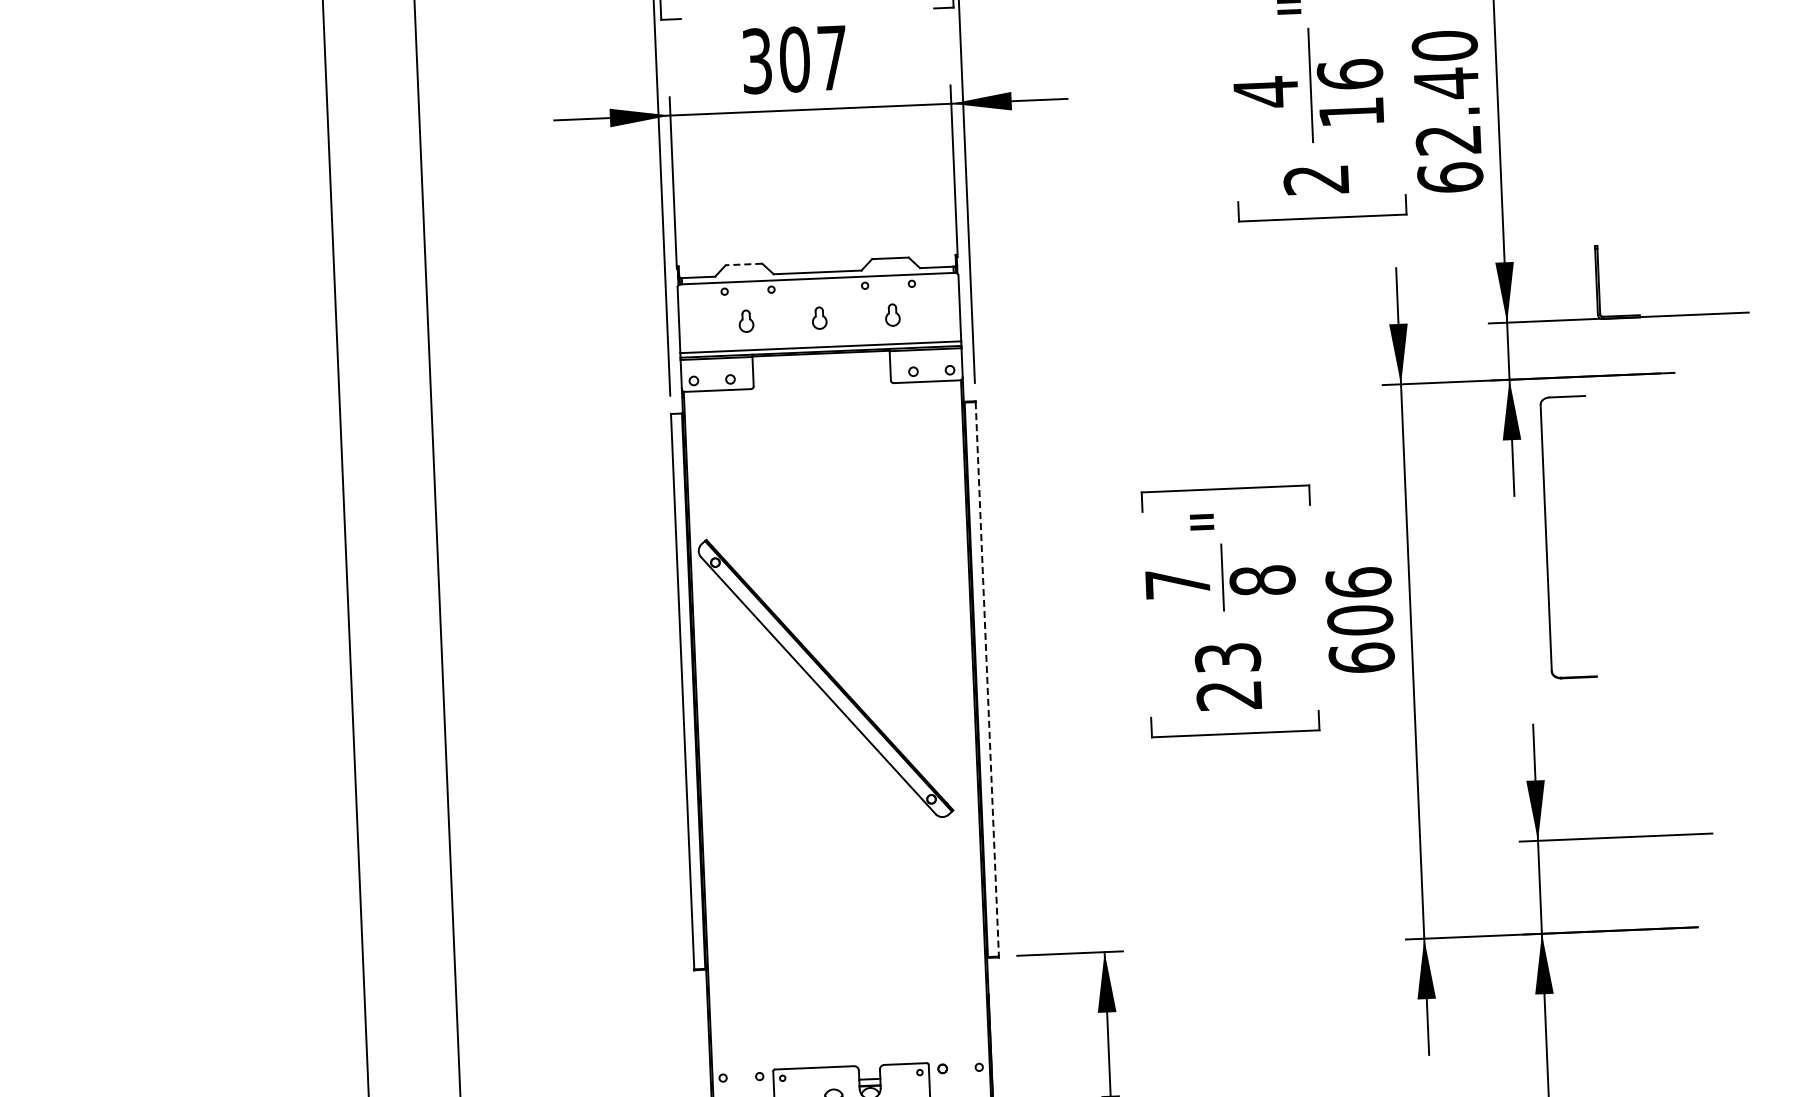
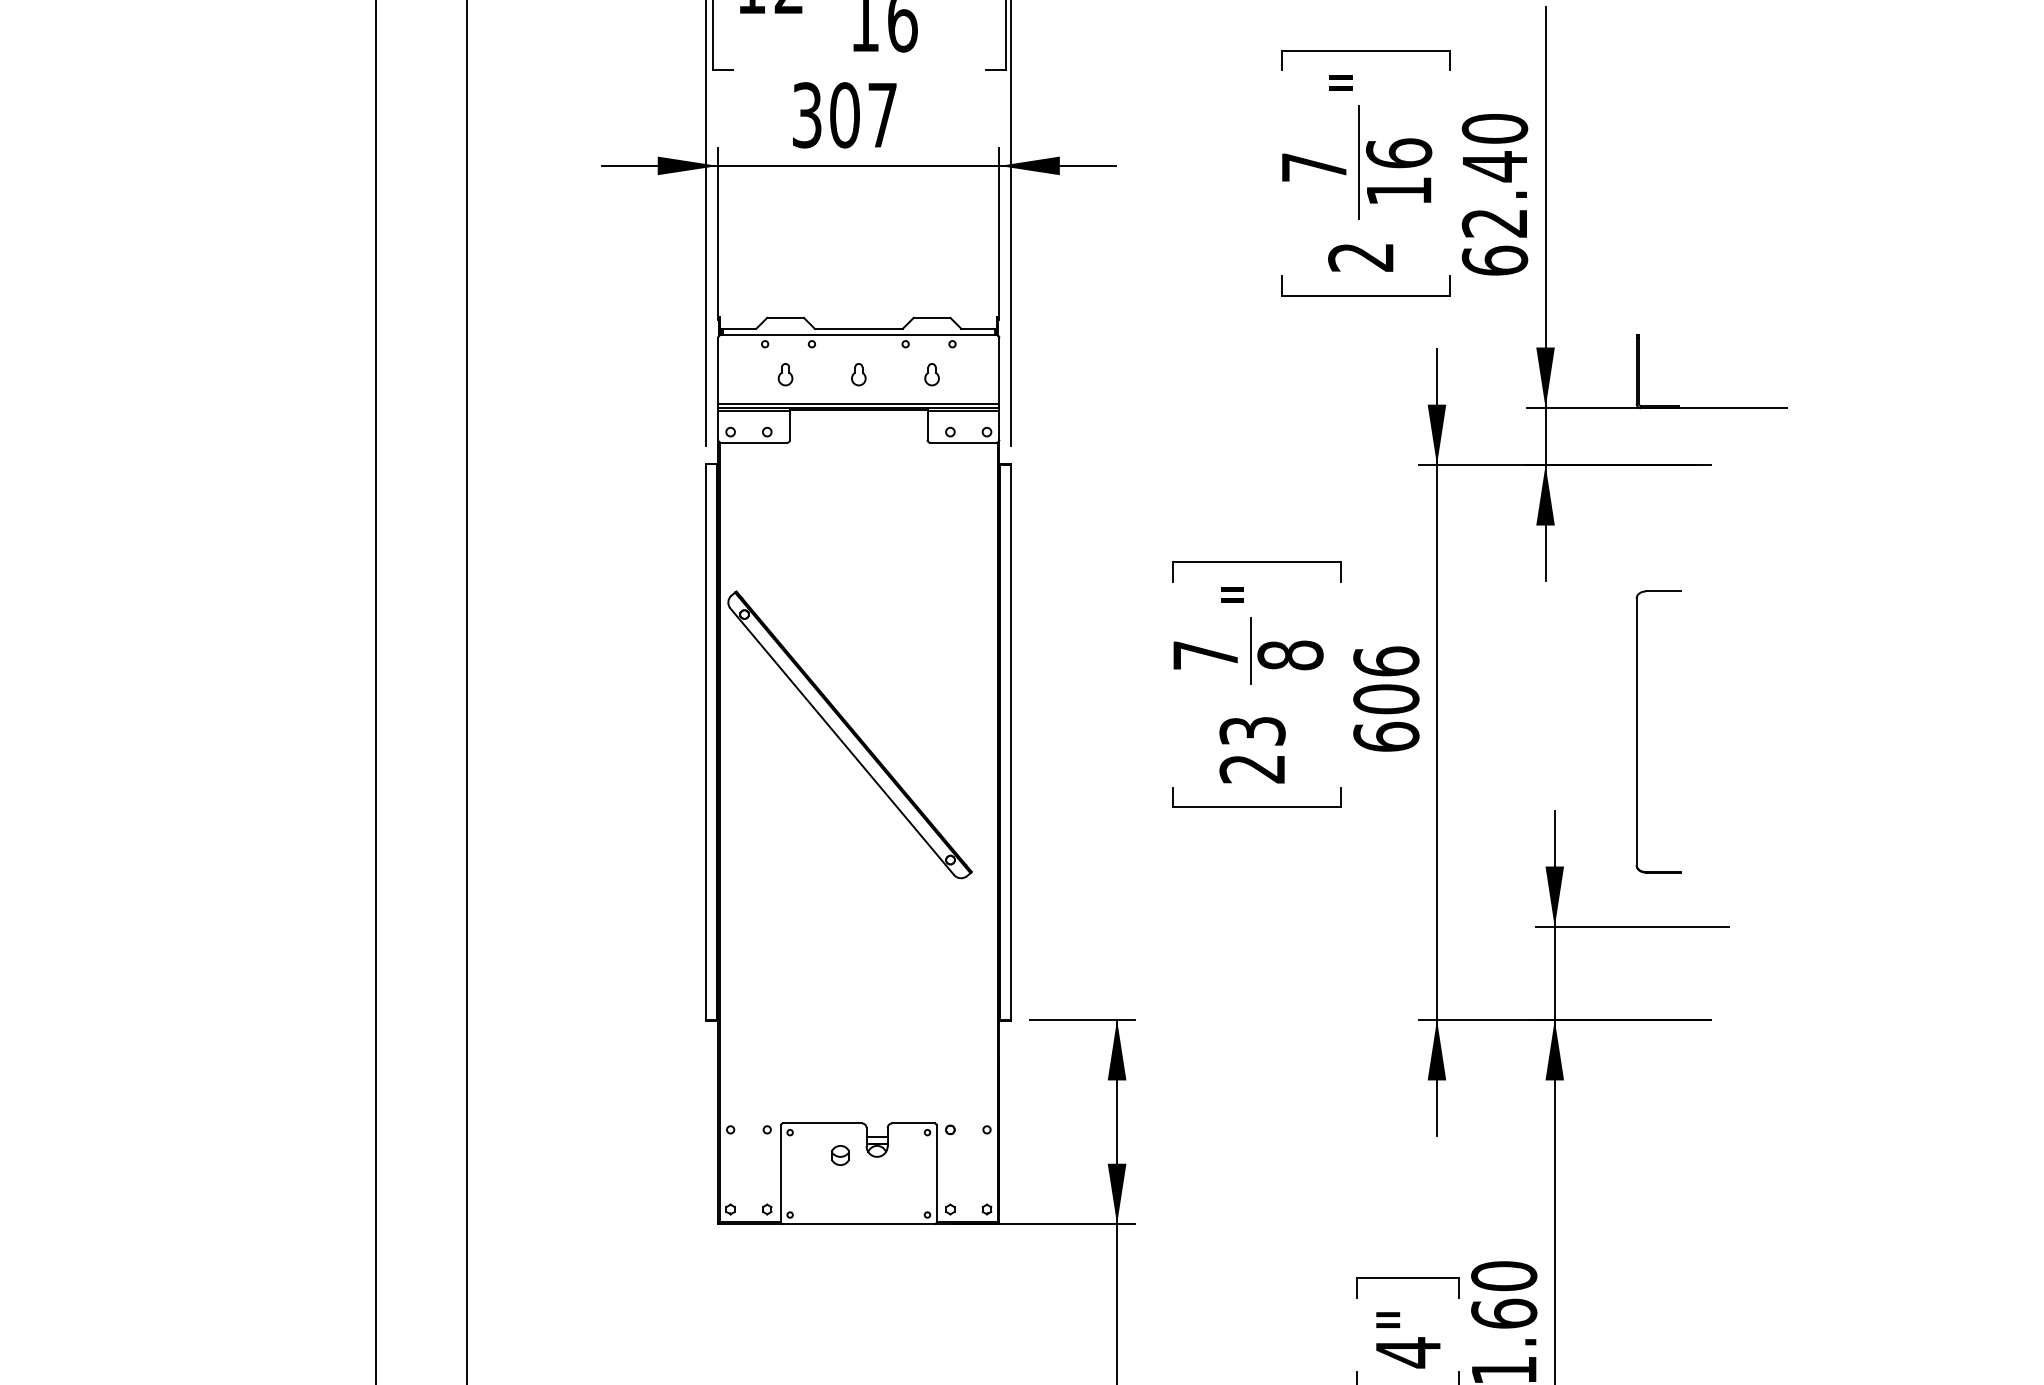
text: (1266, 92) -> (1314, 167), 4 -> 7
line: (743, 264) -> (785, 317), dashed -> solid
part: (1547, 537) -> (1637, 731), moved
line: (987, 680) -> (1011, 743), dashed -> solid

